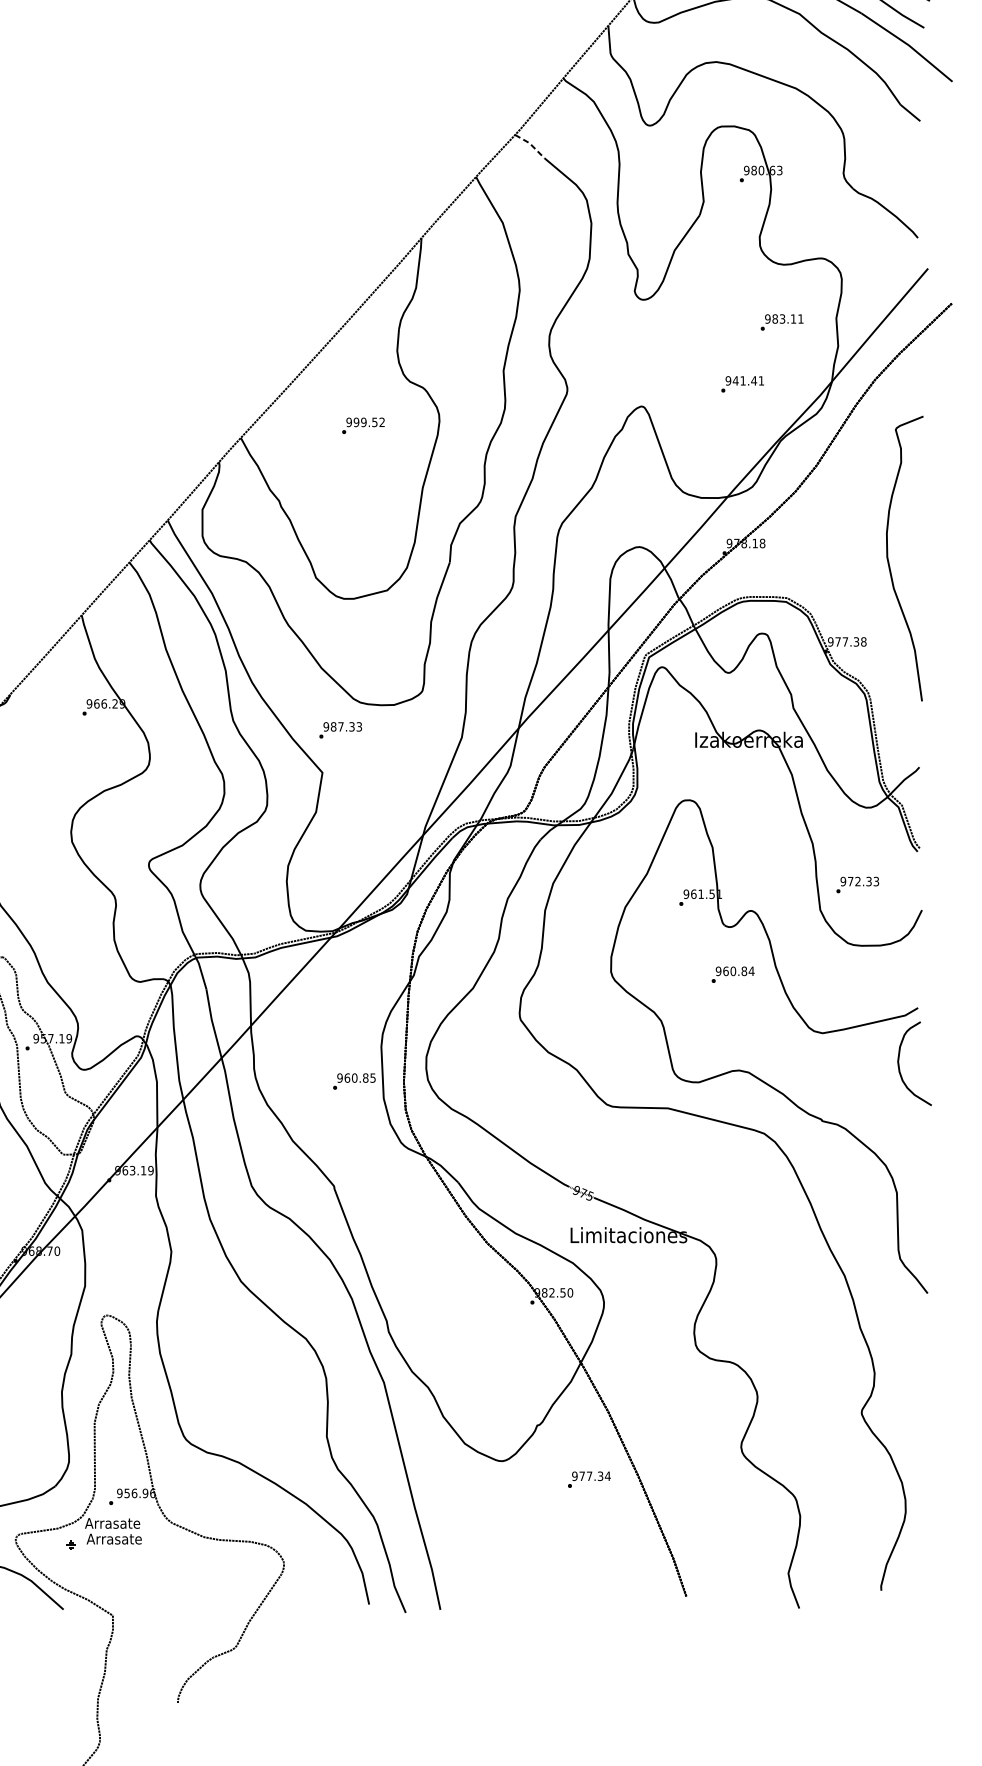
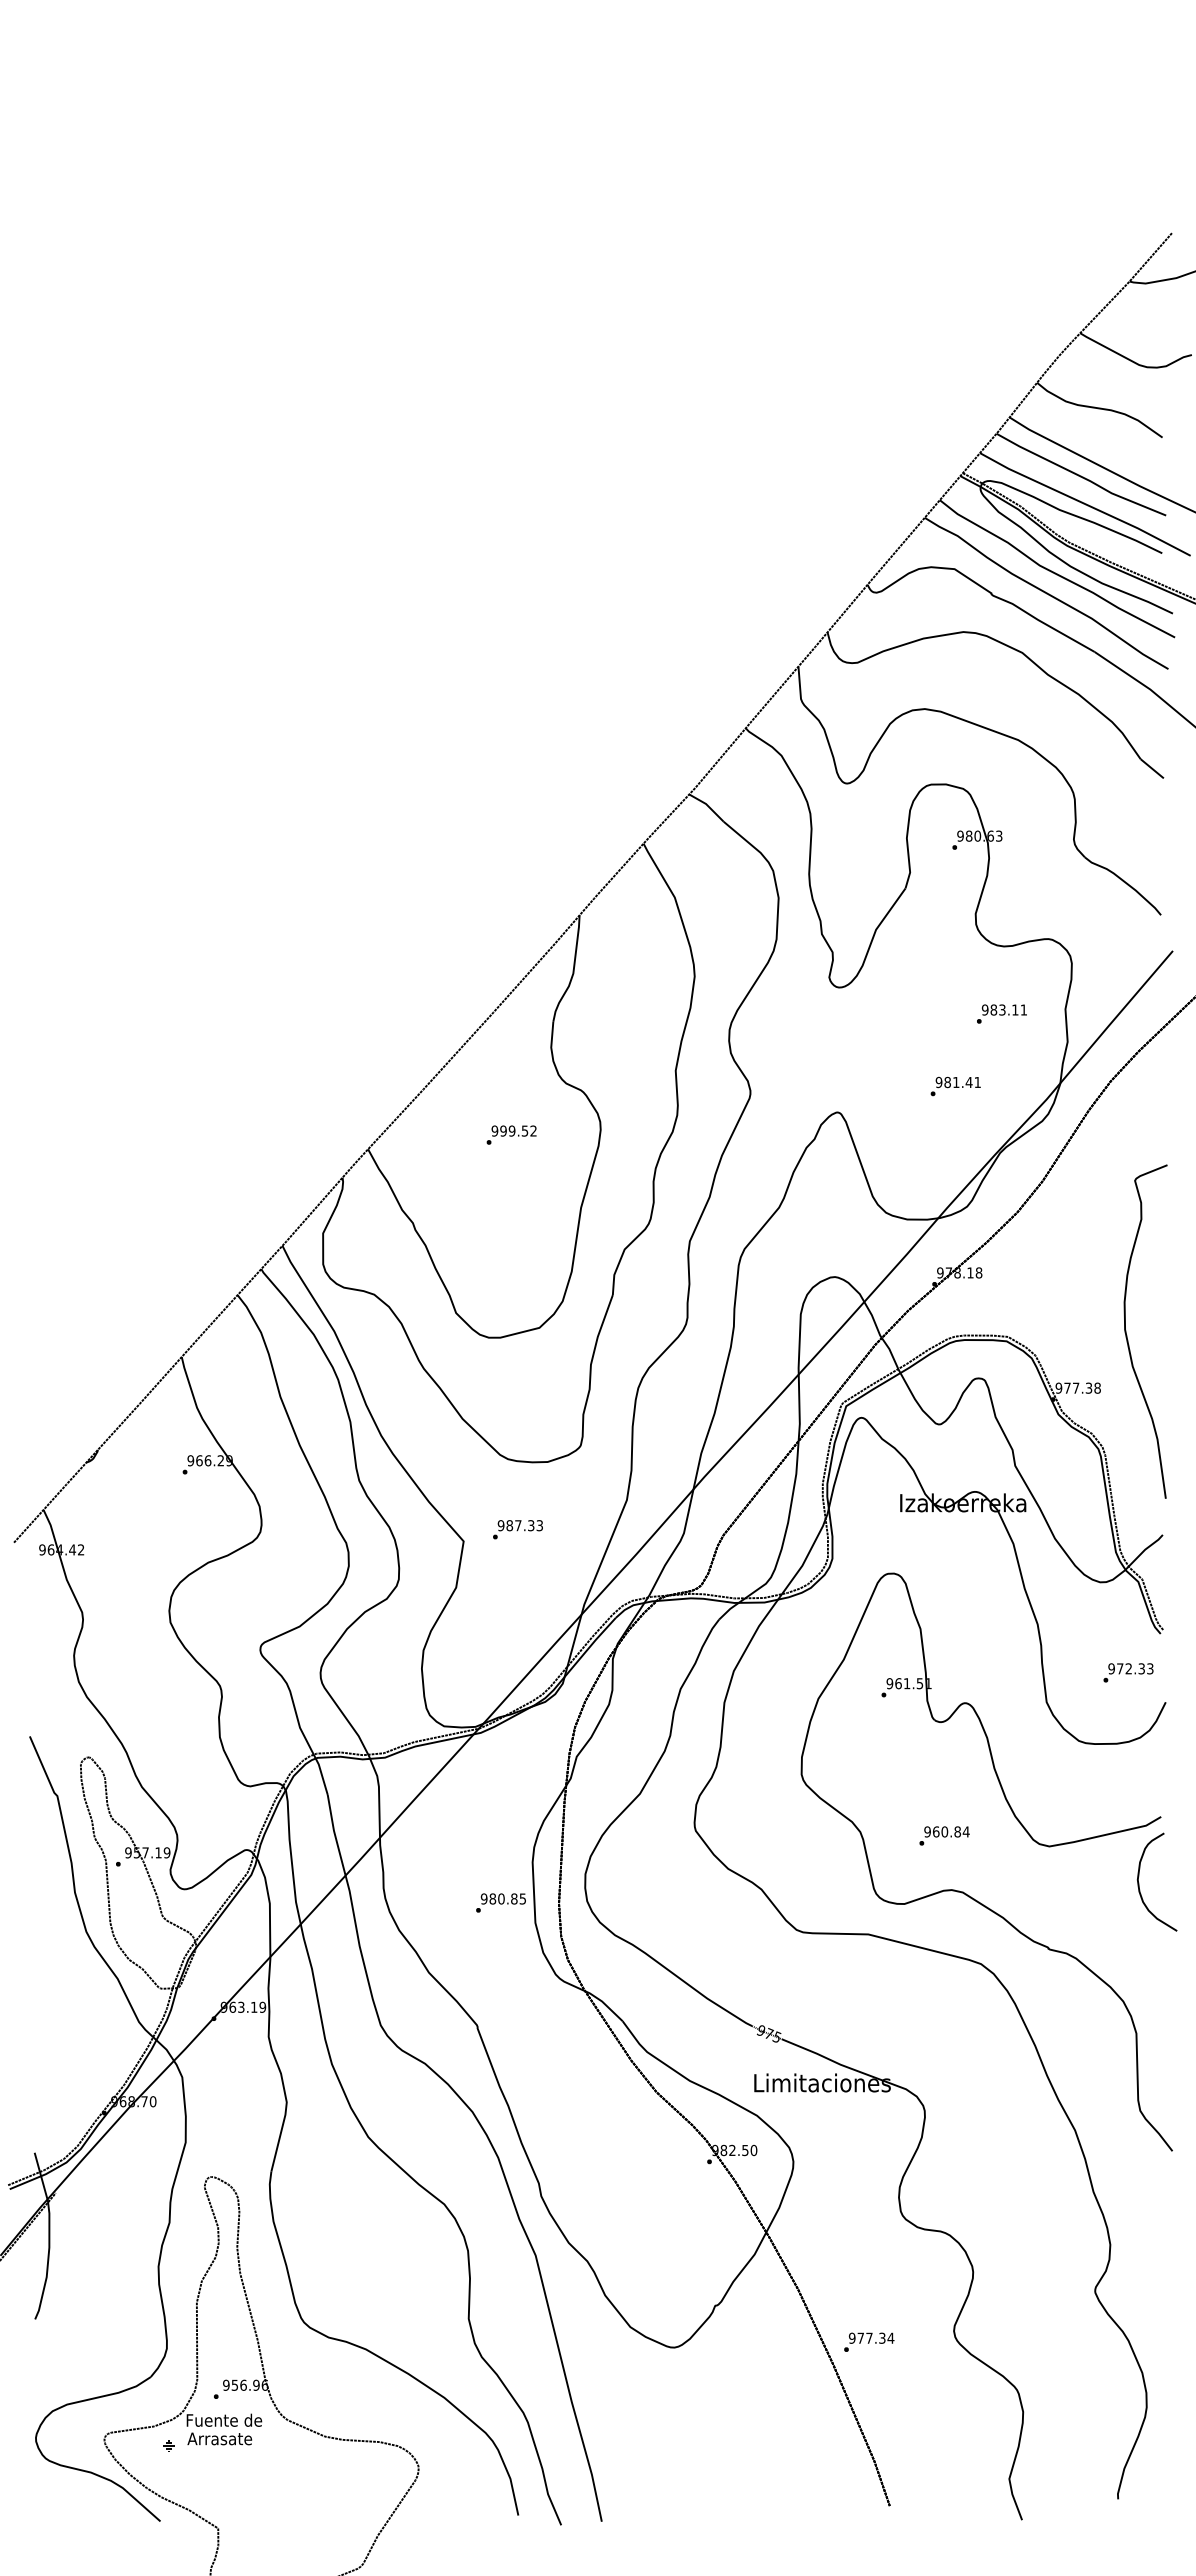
line: (531, 145) -> (708, 806), dashed -> solid
text: (735, 380) -> (947, 1082), 941.41 -> 981.41
curve: (889, 561) -> (1127, 1335), moved
text: (340, 730) -> (517, 1529), moved
text: (857, 884) -> (1128, 1672), moved
text: (733, 974) -> (944, 1835), moved
text: (347, 1077) -> (492, 1898), 960.85 -> 980.85
text: (589, 1479) -> (869, 2341), moved
text: (117, 1522) -> (223, 2419), Arrasate -> Fuente de

